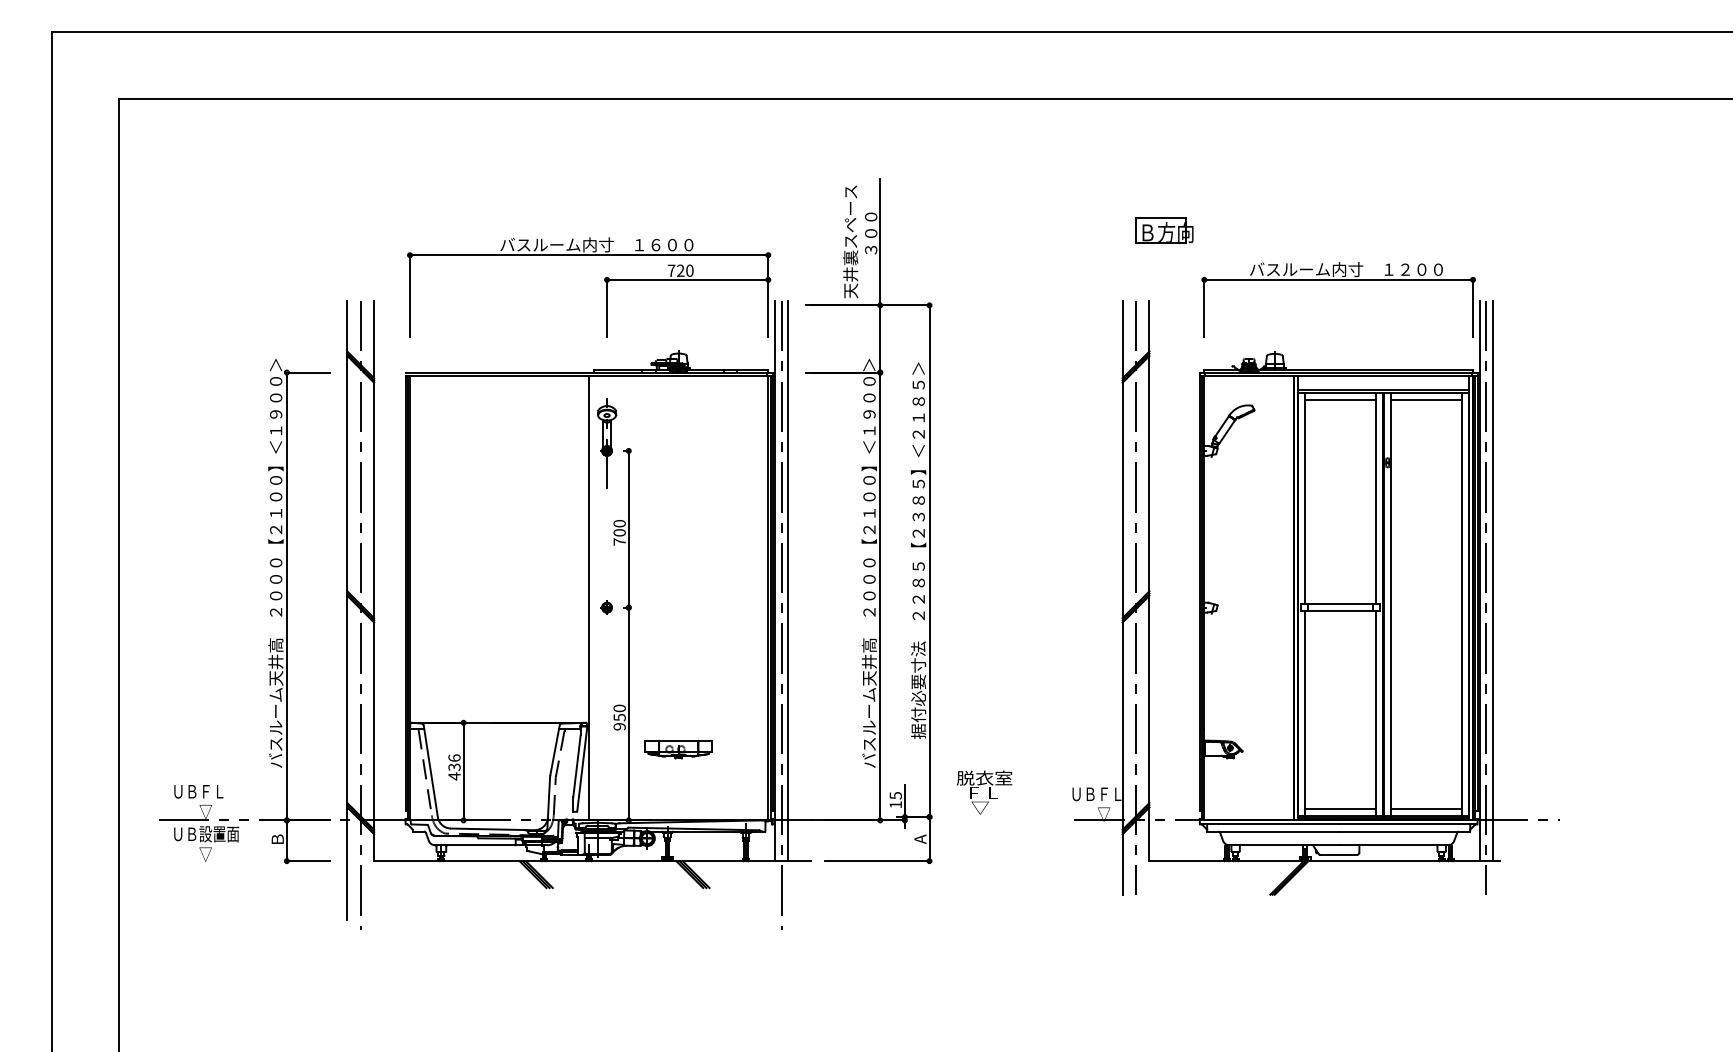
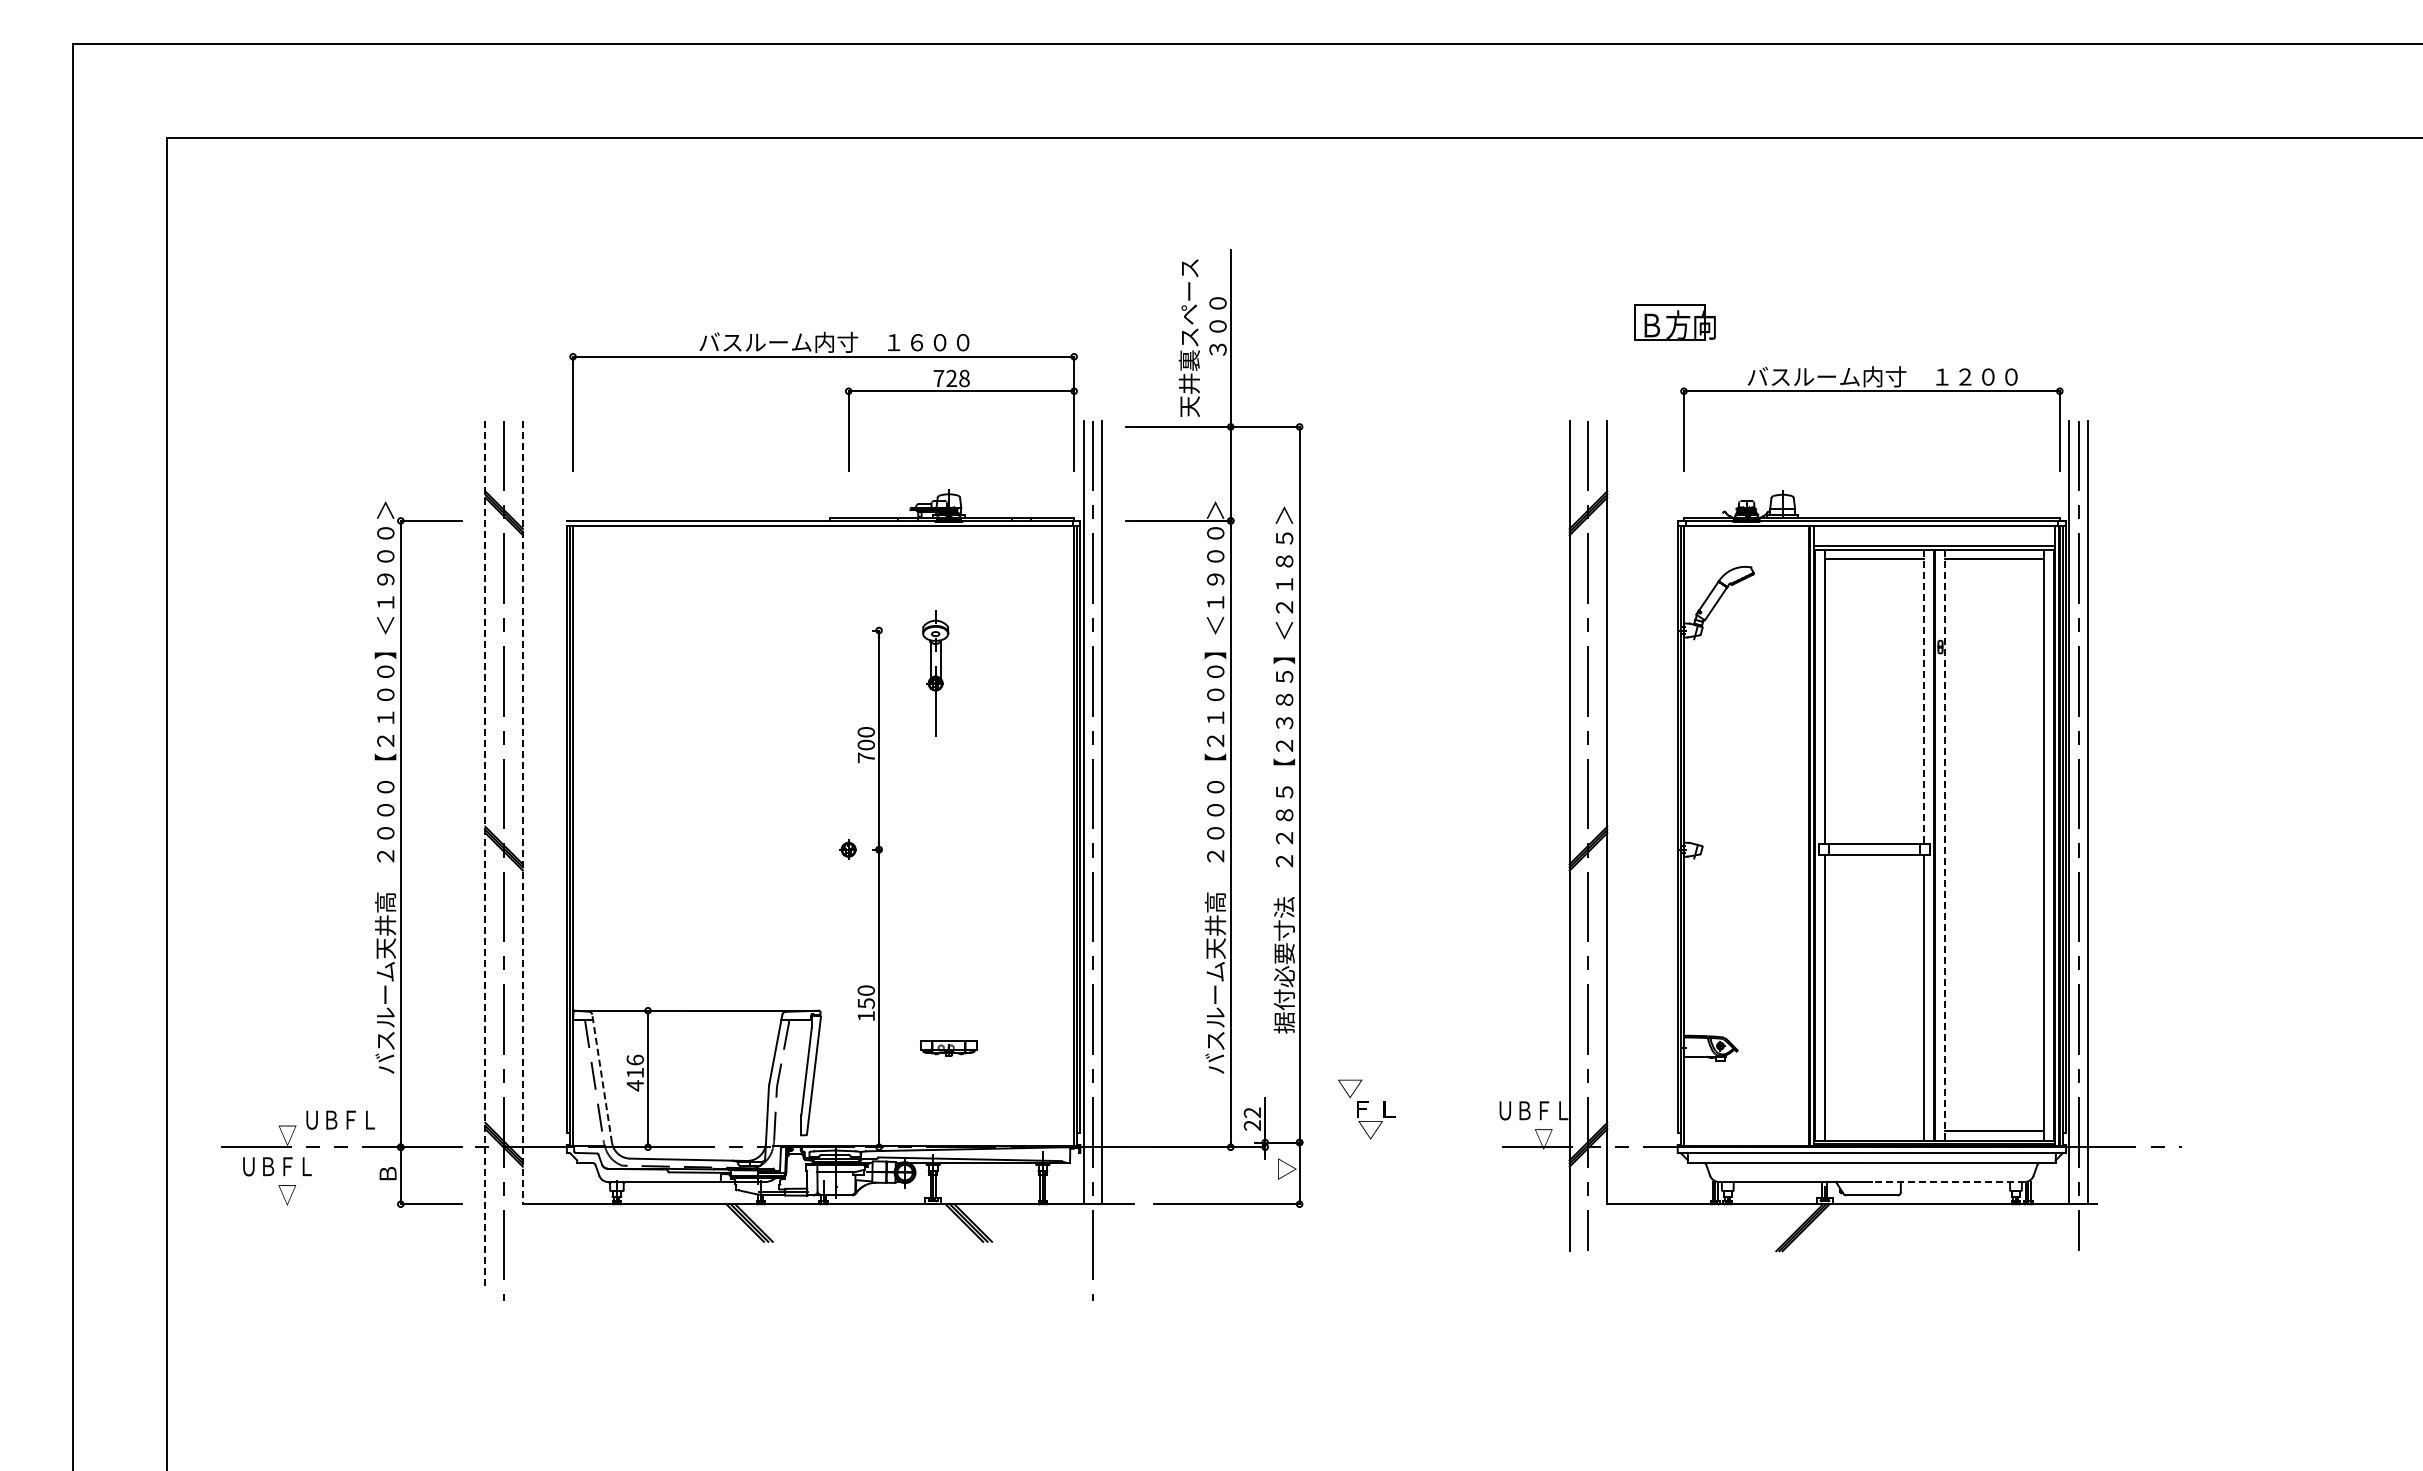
part: (1163, 230) -> (1674, 322), moved
text: (689, 270) -> (964, 378), 720 -> 728
part: (606, 443) -> (935, 673), moved
line: (1375, 498) -> (1923, 697), solid -> dashed
line: (373, 581) -> (522, 812), solid -> dashed
line: (589, 597) -> (823, 835), removed
line: (1391, 604) -> (1945, 845), solid -> dashed
line: (347, 611) -> (485, 854), solid -> dashed
text: (619, 726) -> (865, 1016), 950 -> 150
part: (678, 749) -> (948, 1048), size x0.6
text: (453, 766) -> (634, 1072), 436 -> 416
line: (431, 771) -> (602, 1078), solid -> dashed
text: (984, 777) -> (1376, 1087), 脱衣室 -> ▽
text: (198, 791) -> (340, 1119), moved
text: (895, 799) -> (1252, 1118), 15 -> 22
line: (1340, 809) -> (1874, 1131), removed
text: (219, 834) -> (306, 1166), ＵＢ設置面 -> ＵＢＦＬ
text: (920, 836) -> (1287, 1169), A -> ▽
line: (1392, 845) -> (1947, 1182), solid -> dashed

